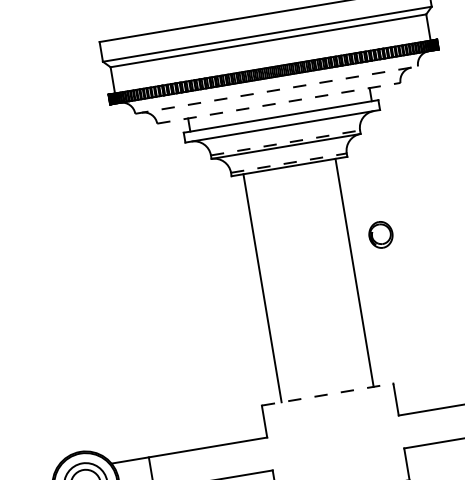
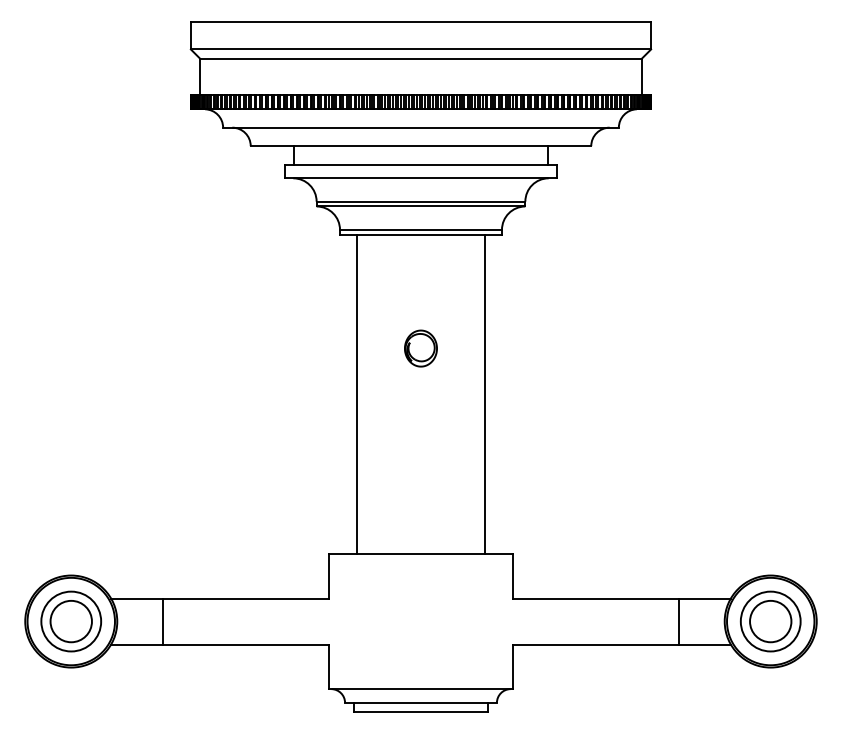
line: (277, 89) -> (421, 127), dashed -> solid
line: (279, 103) -> (421, 146), dashed -> solid
line: (285, 142) -> (421, 201), dashed -> solid
line: (289, 162) -> (421, 229), dashed -> solid
part: (380, 234) -> (420, 348), moved
line: (327, 394) -> (421, 553), dashed -> solid

